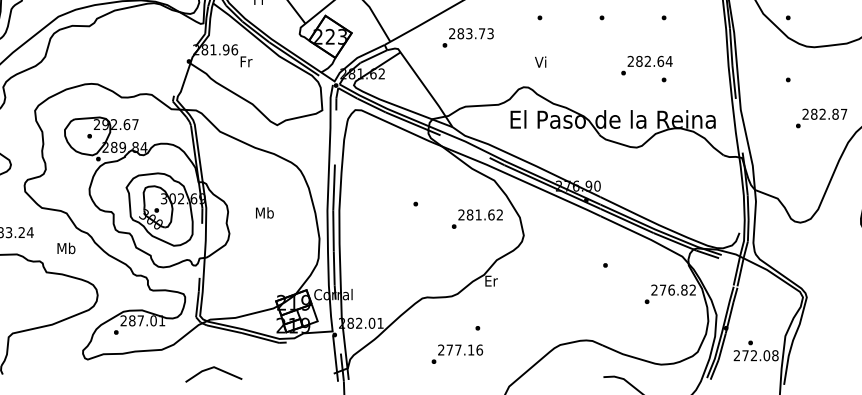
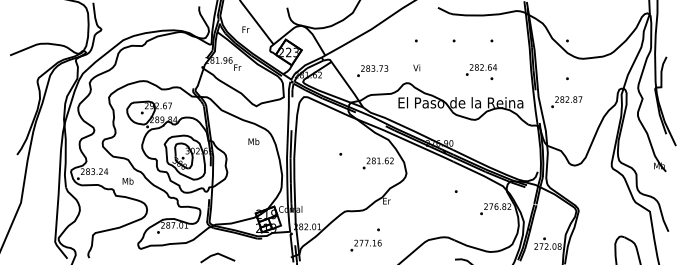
text: (467, 36) -> (372, 70), moved
text: (821, 119) -> (566, 102), moved
text: (264, 212) -> (253, 141), moved

